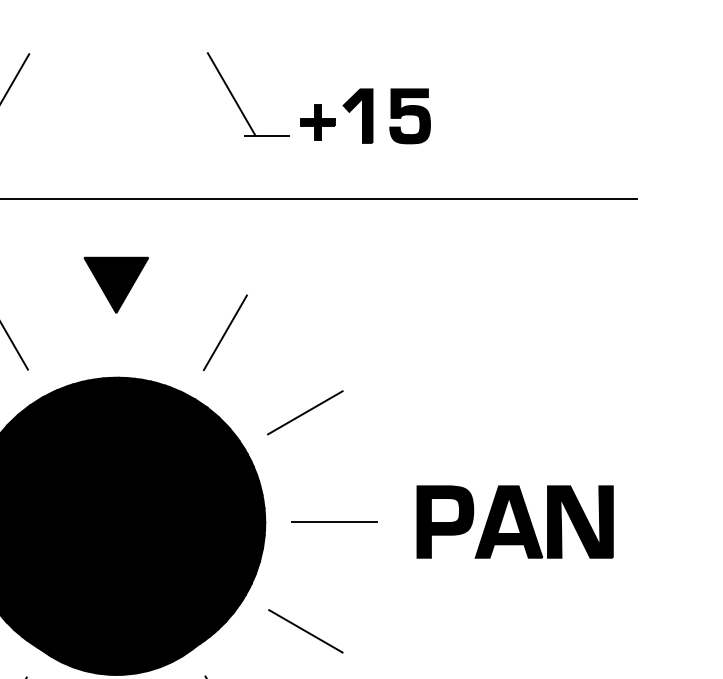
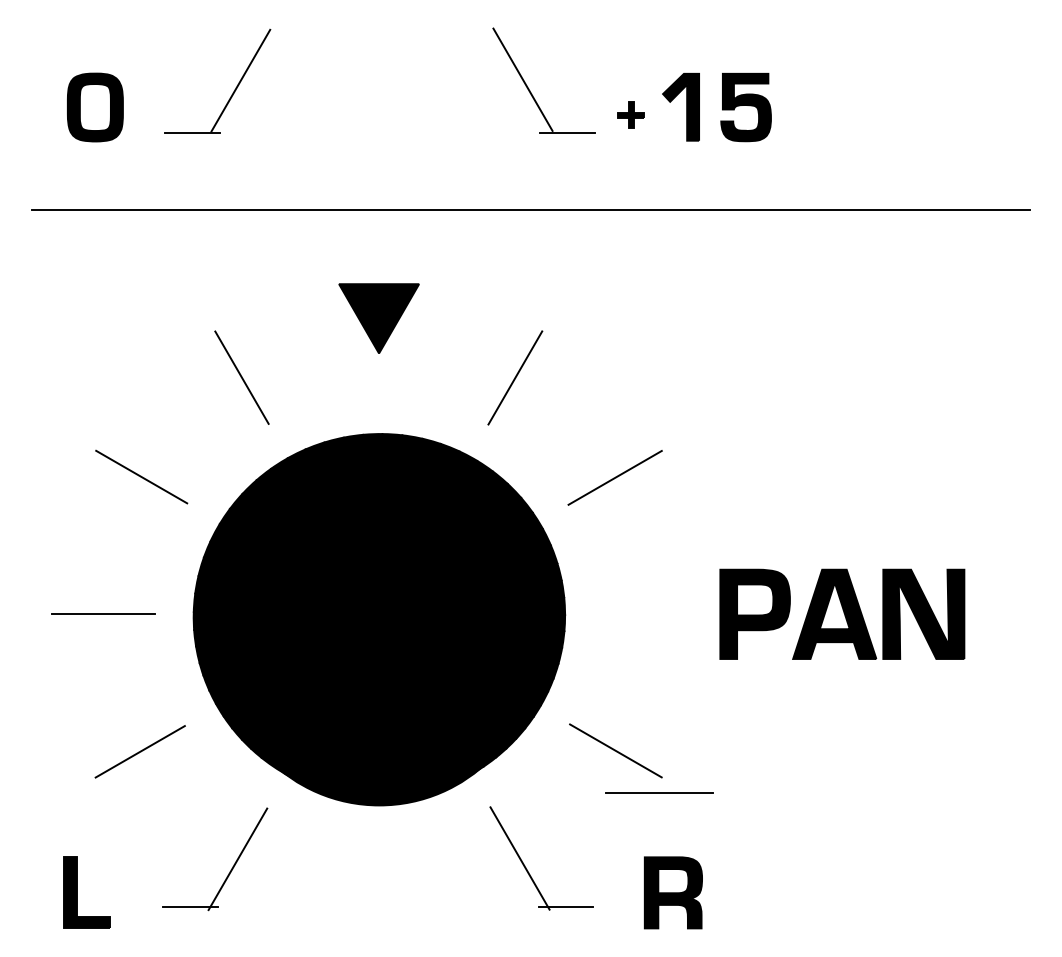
part: (317, 122) -> (630, 115), size x0.6
line: (334, 521) -> (659, 792), moved
part: (515, 521) -> (842, 613), moved

